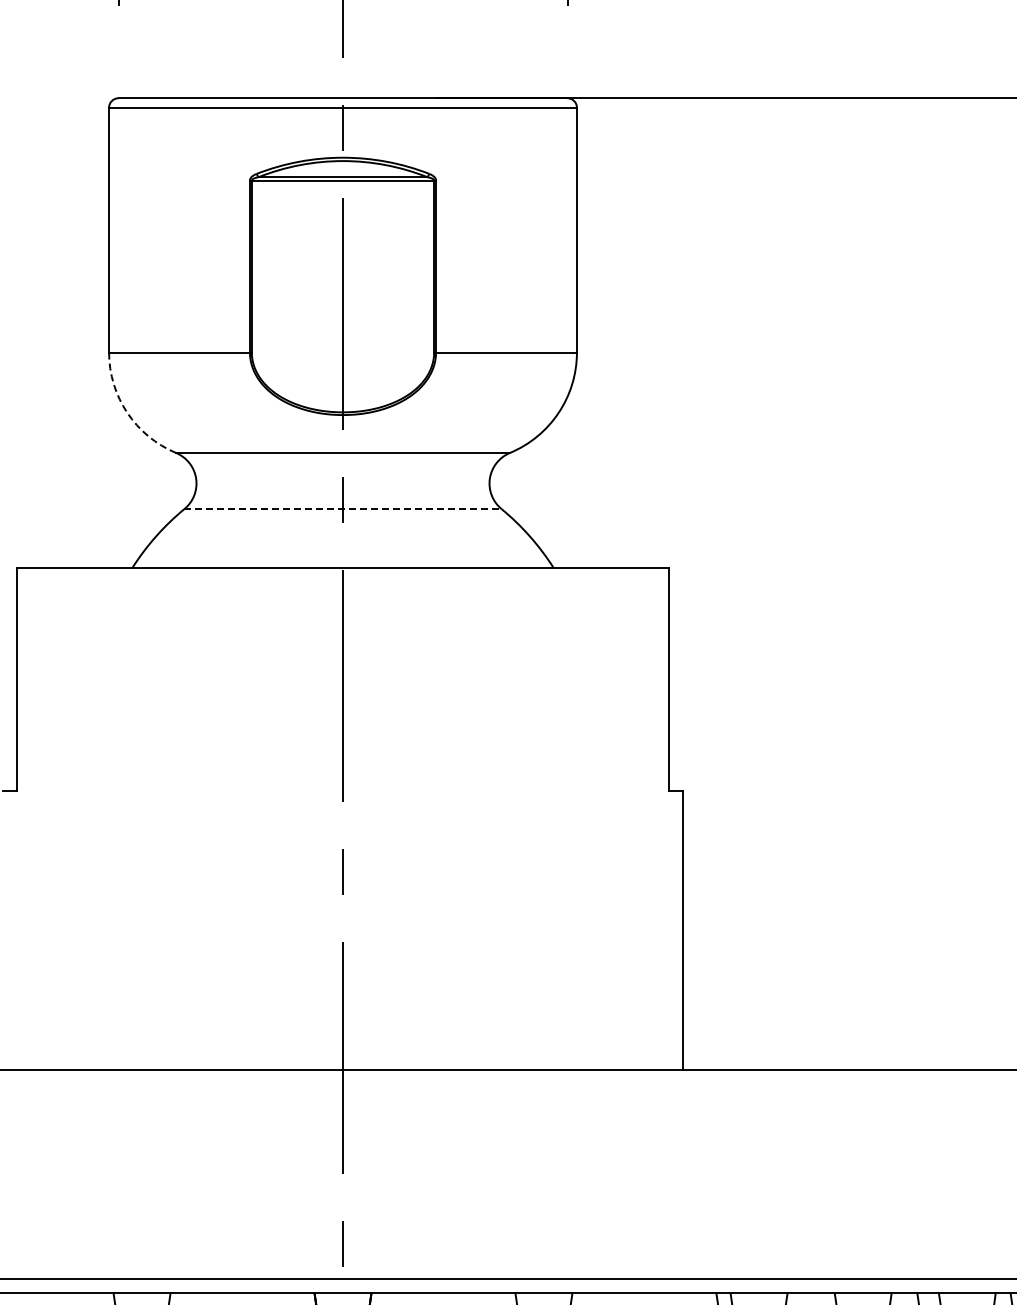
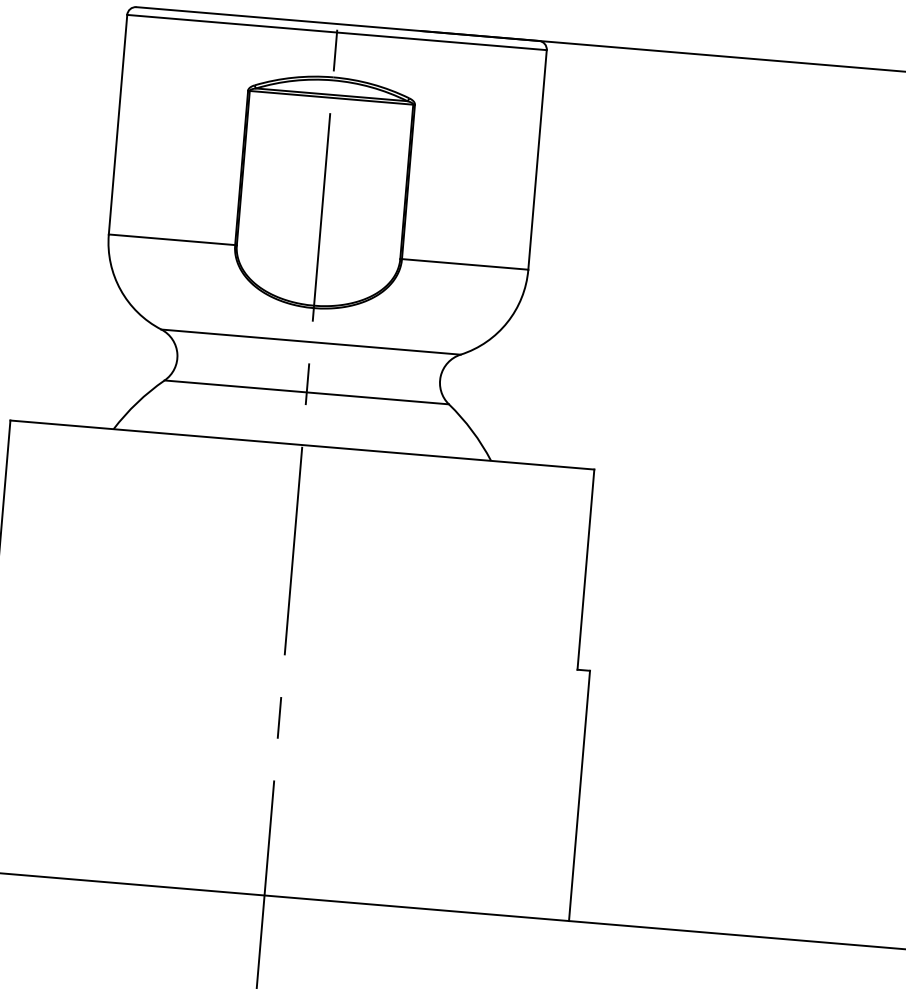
arc: (127, 412) -> (120, 289), dashed -> solid
line: (343, 509) -> (307, 392), dashed -> solid

